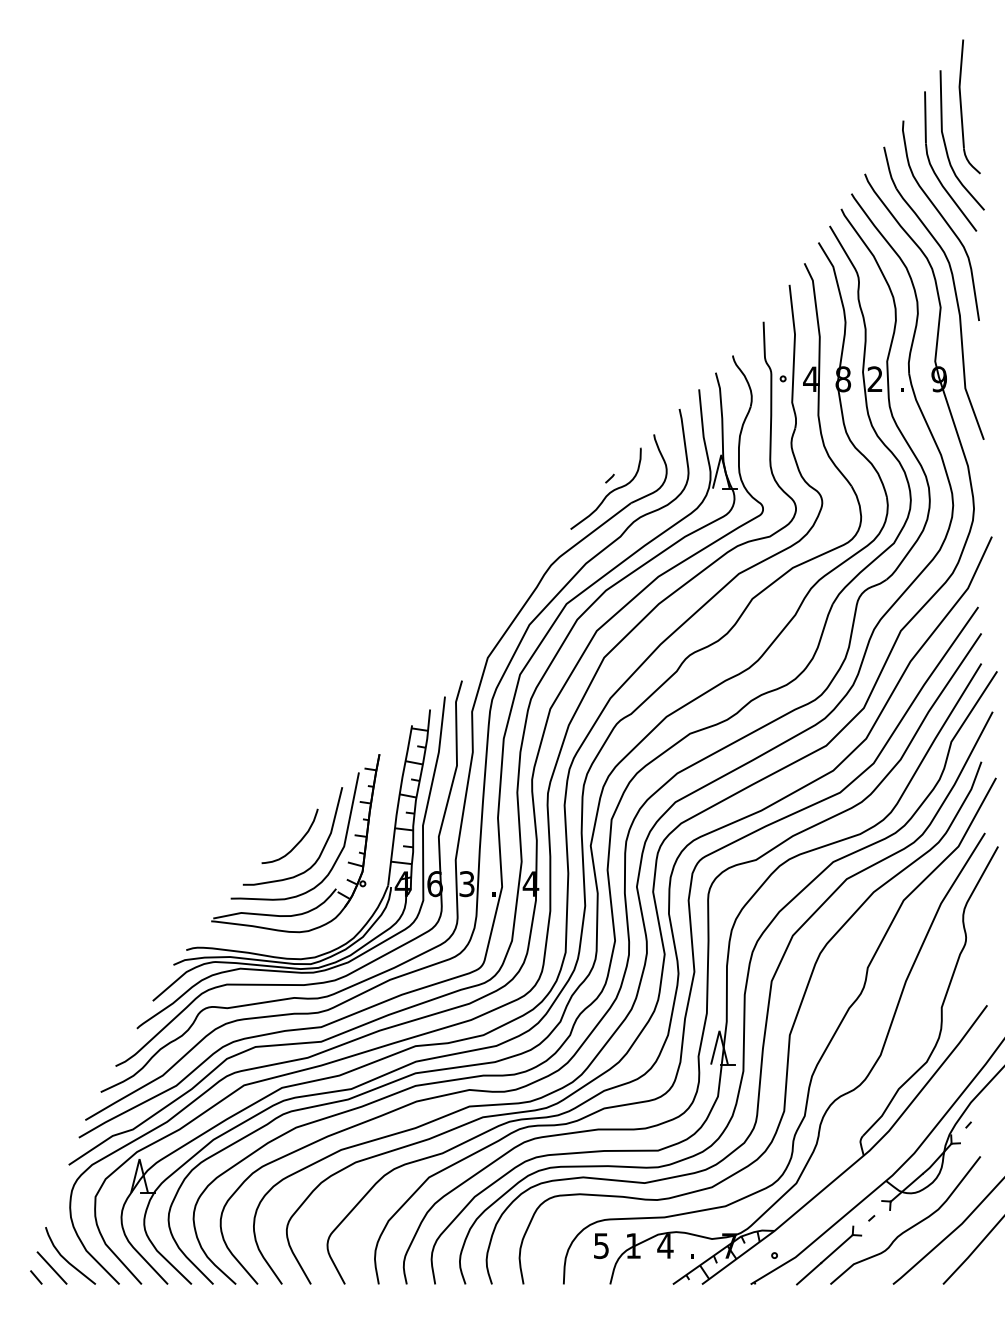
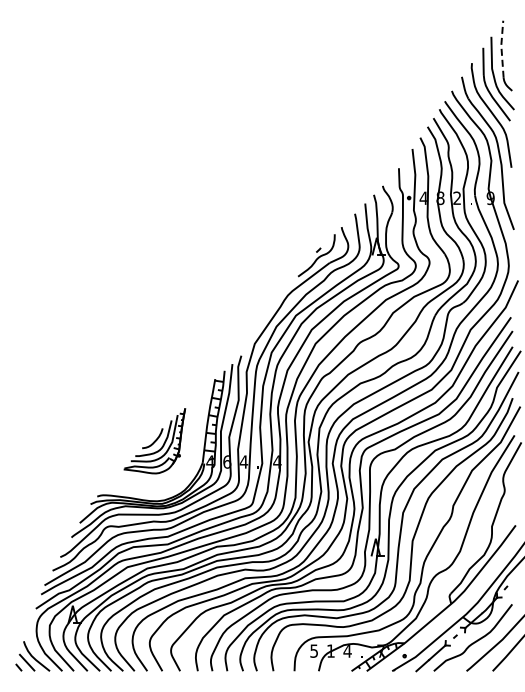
line: (959, 92) -> (501, 48), solid -> dashed
part: (295, 844) -> (154, 441), size x0.7
text: (466, 883) -> (243, 461), 3 -> 4

